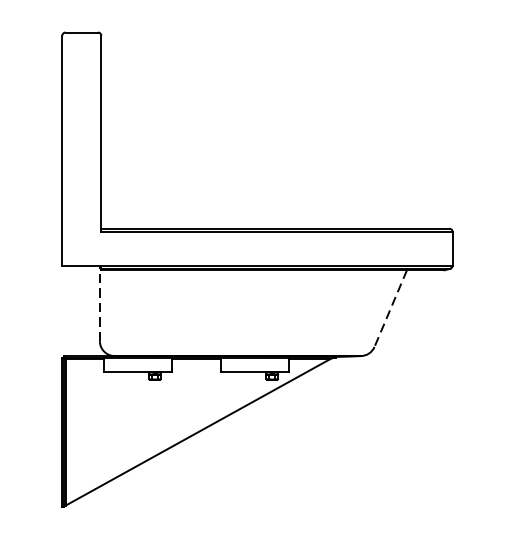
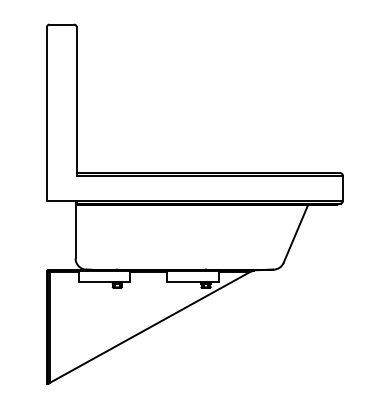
line: (99, 302) -> (75, 229), dashed -> solid
line: (390, 308) -> (295, 233), dashed -> solid

